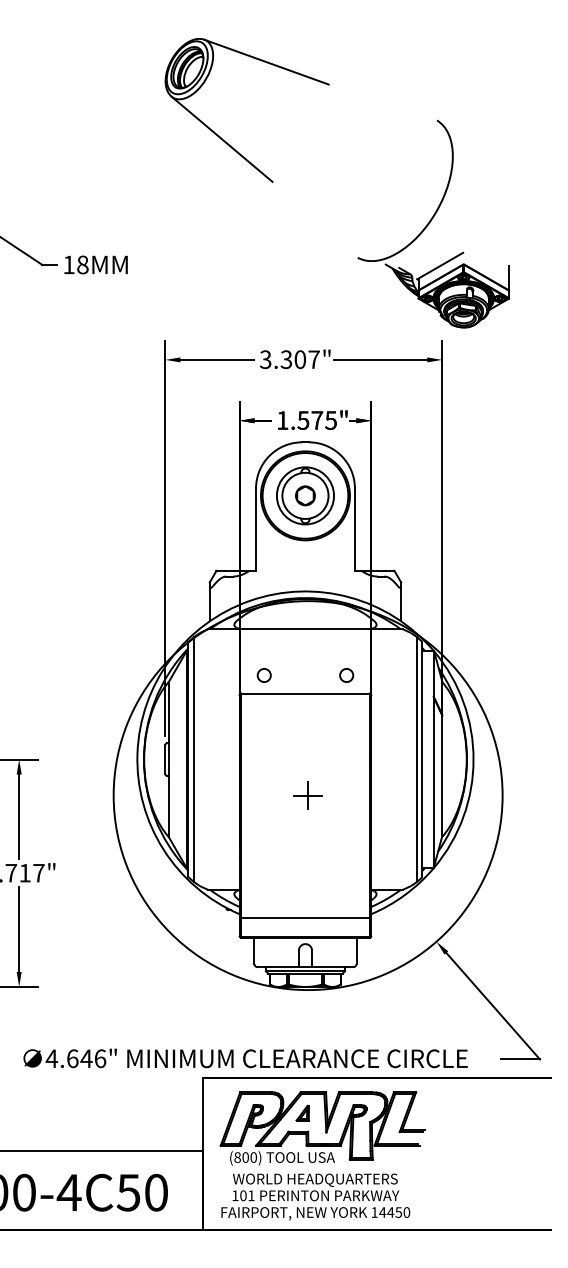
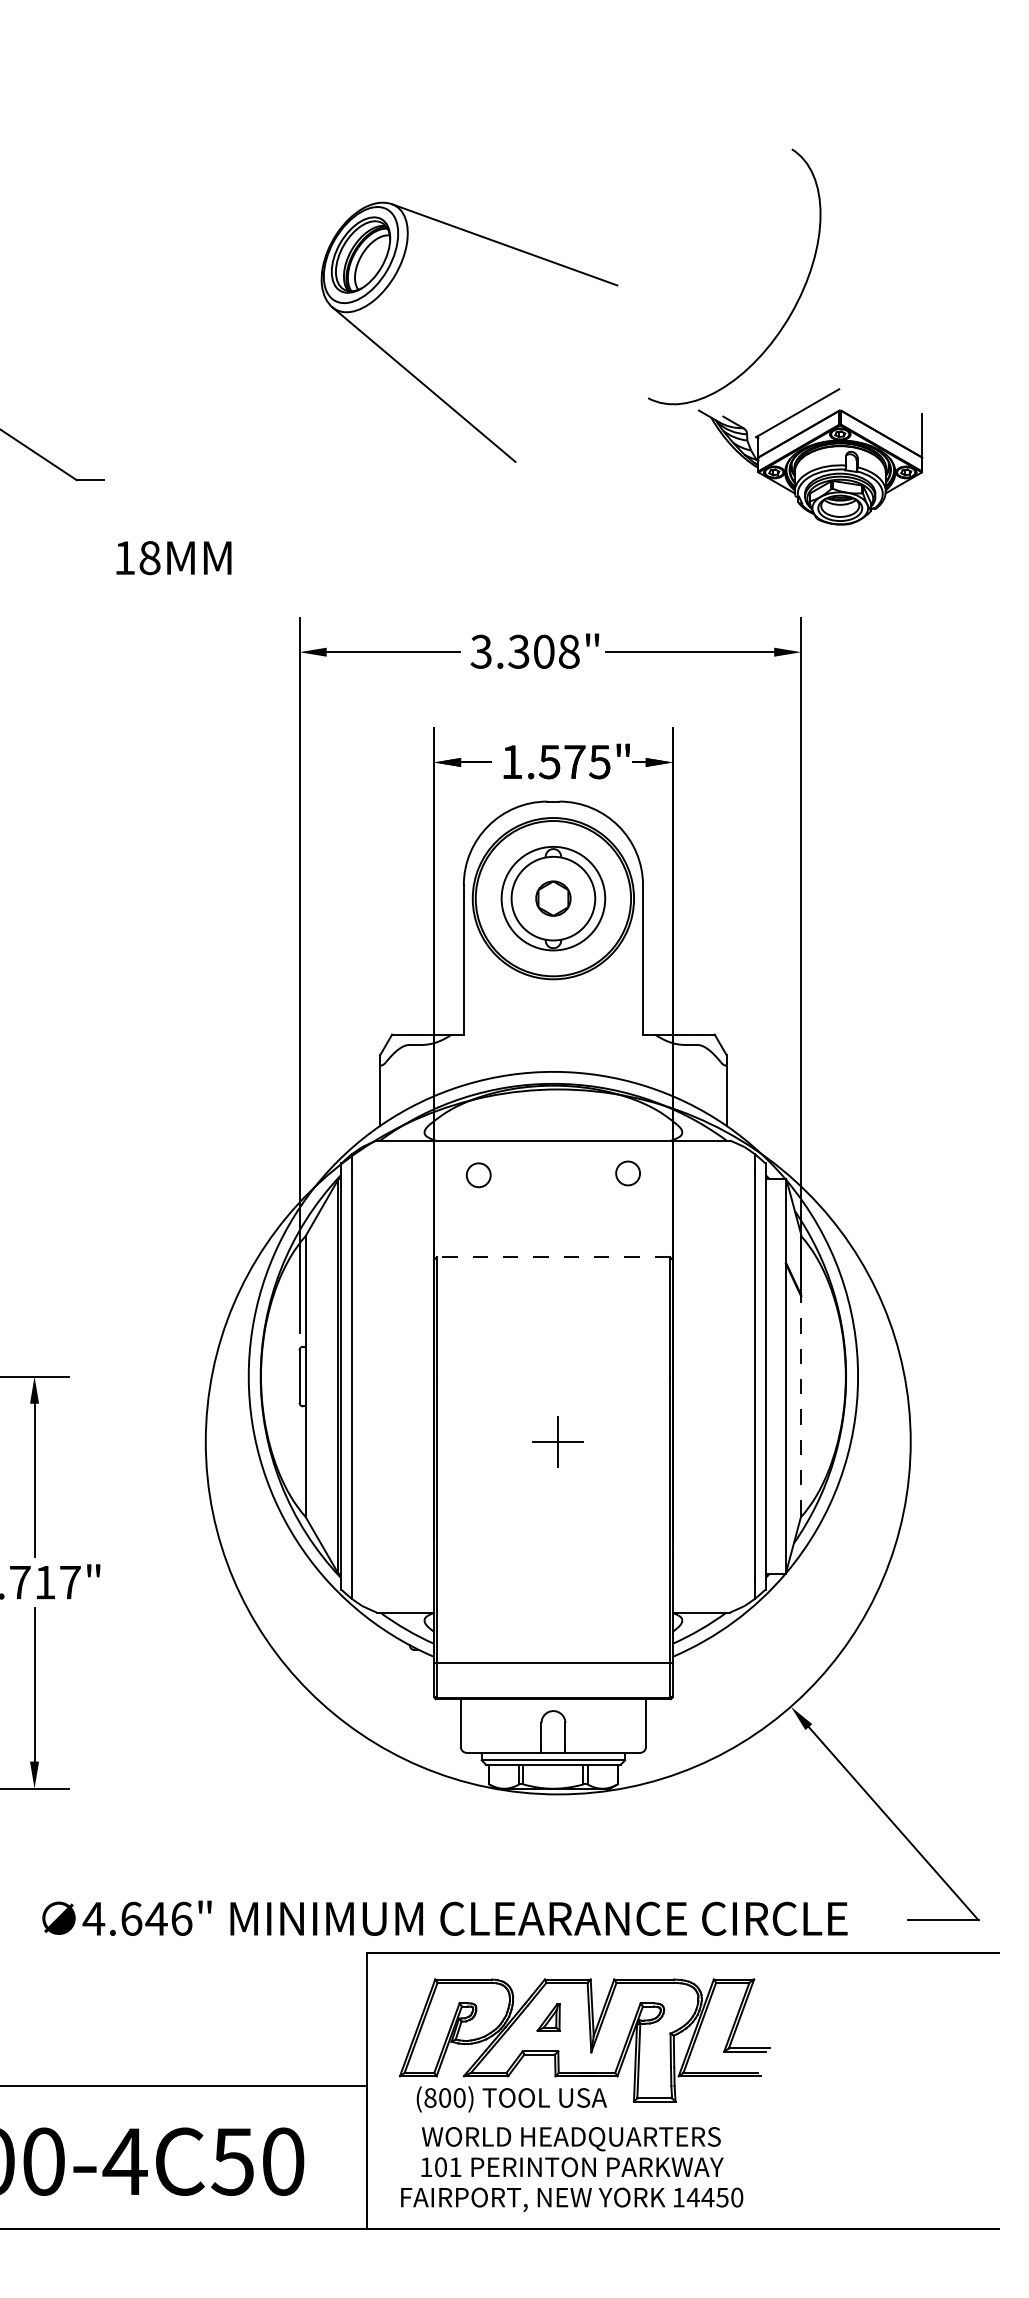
part: (225, 140) -> (430, 386), moved
part: (433, 223) -> (785, 336), moved
text: (95, 264) -> (172, 557), moved
text: (313, 359) -> (567, 651), 3.307" -> 3.308"
circle: (263, 675) -> (477, 1175), moved
circle: (346, 675) -> (627, 1173), moved
line: (304, 693) -> (551, 1256), solid -> dashed
line: (442, 775) -> (801, 1405), solid -> dashed

